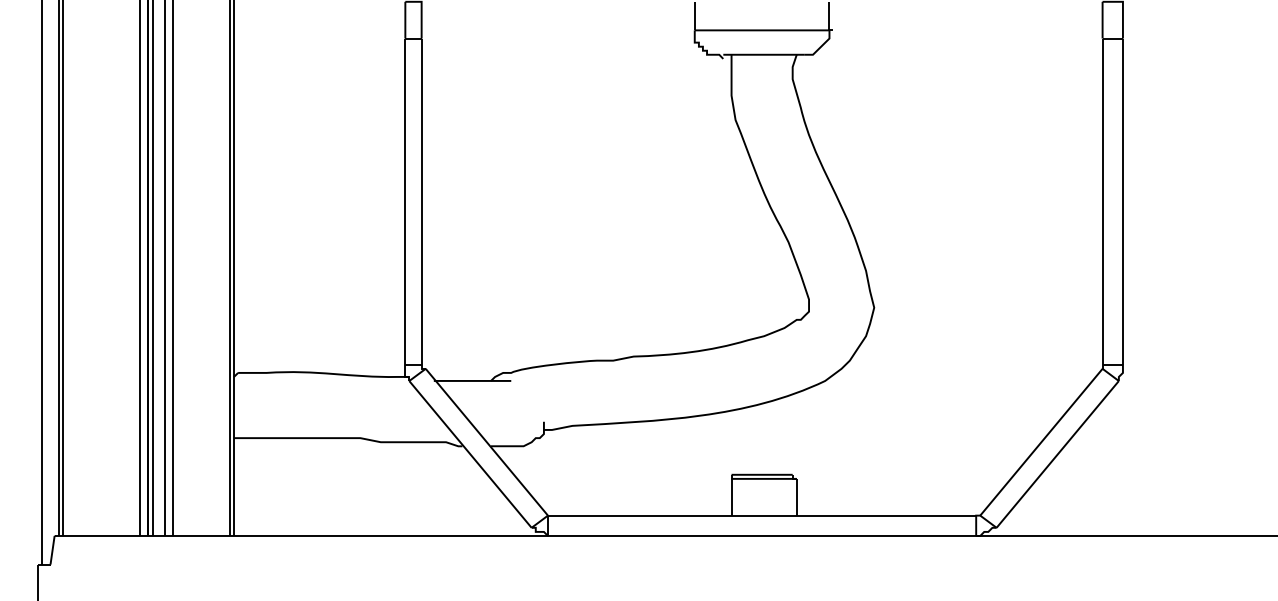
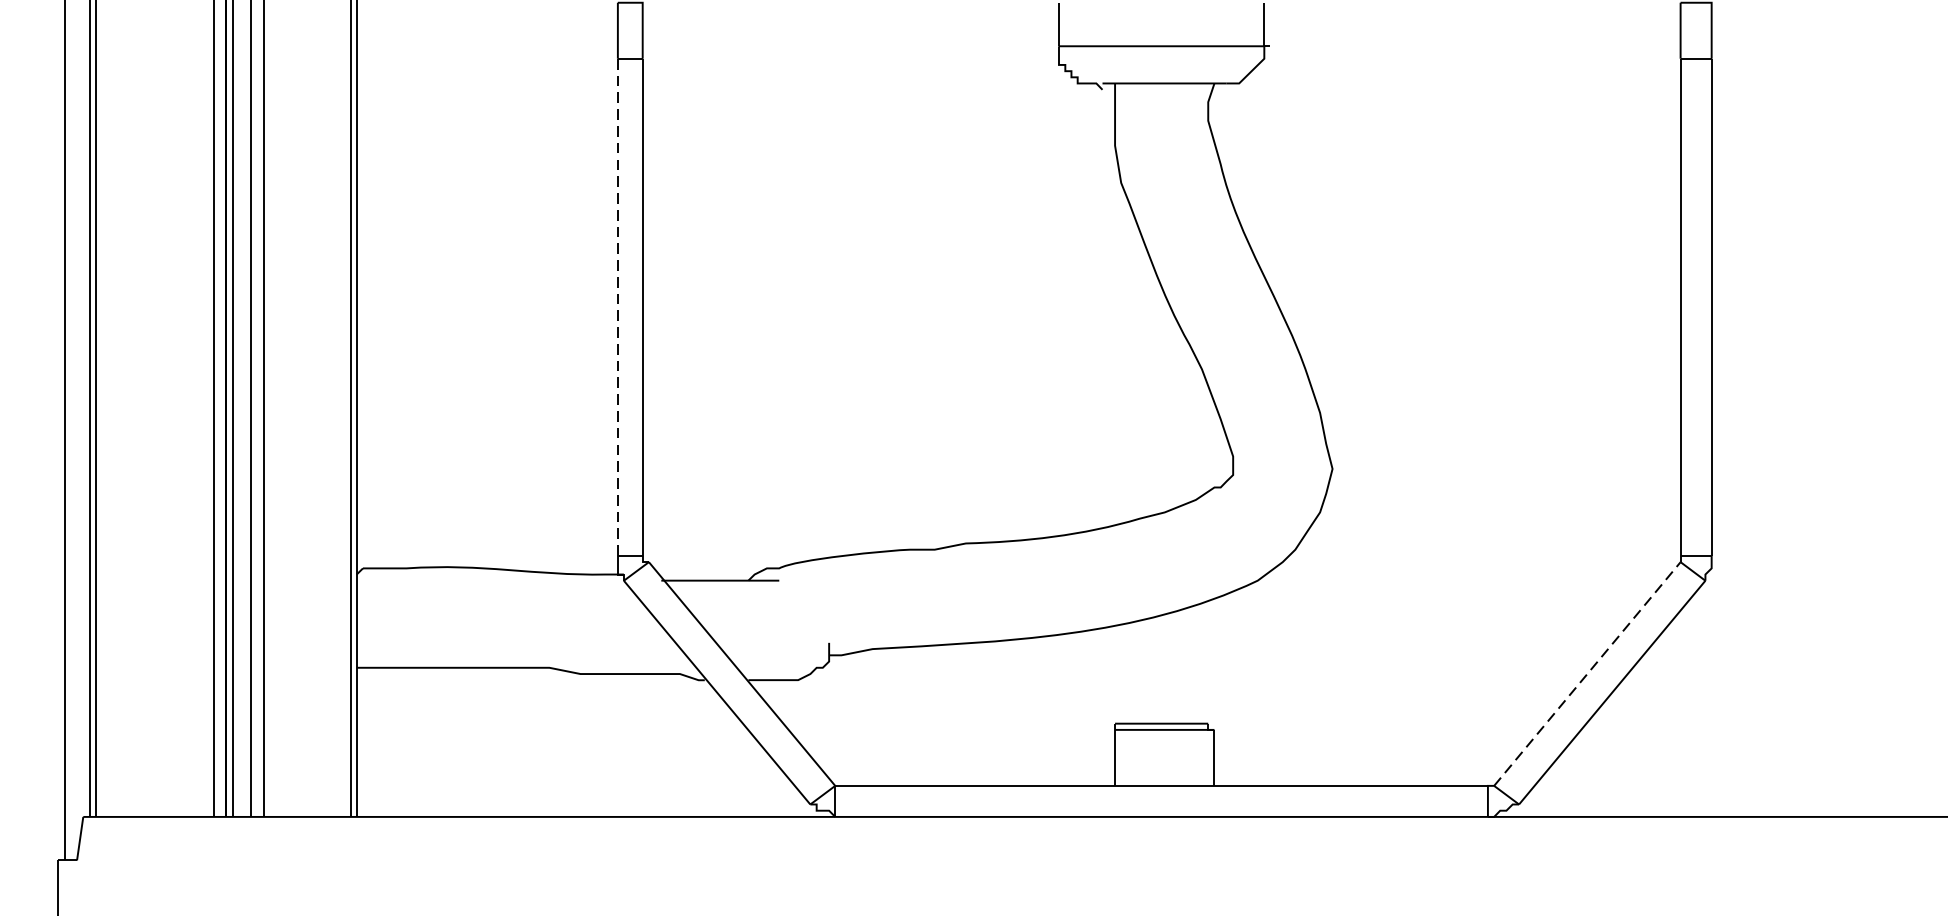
line: (405, 201) -> (618, 307), solid -> dashed
line: (1041, 442) -> (1587, 674), solid -> dashed

